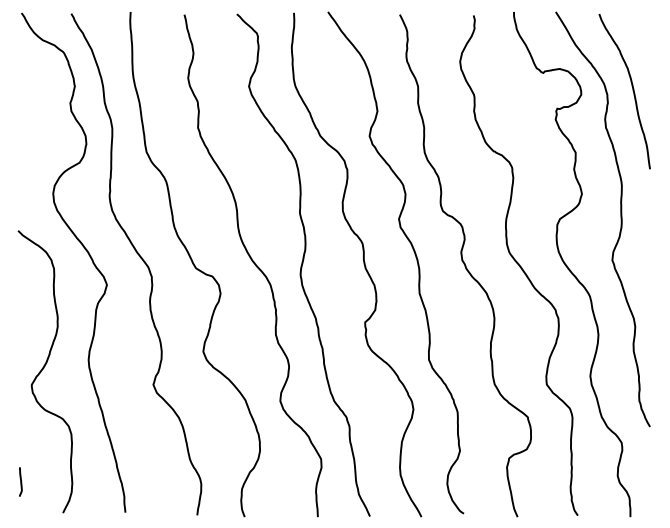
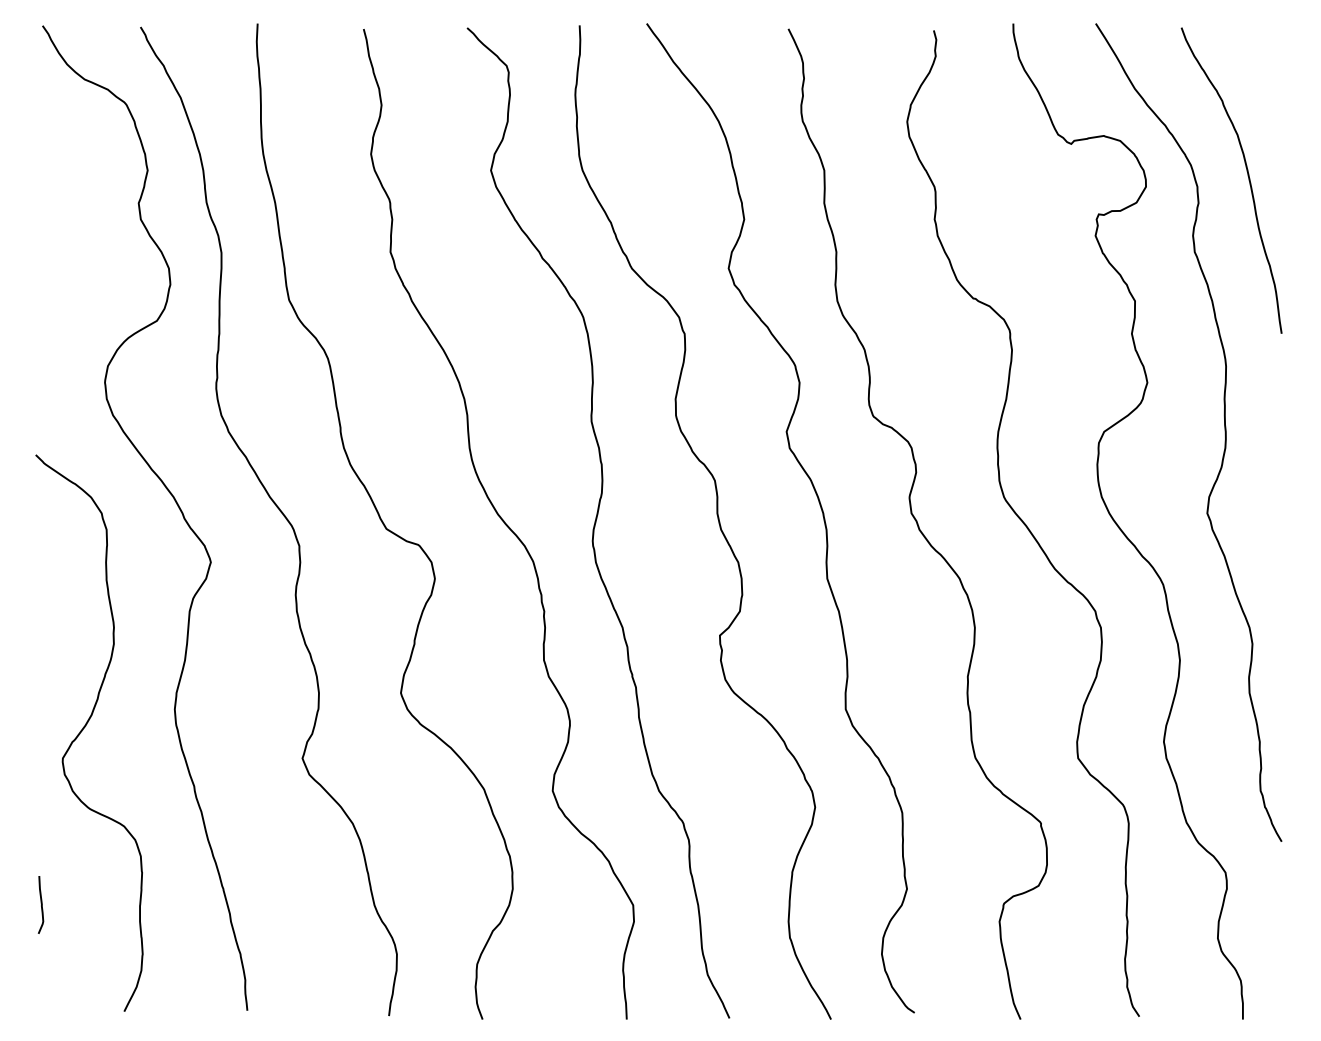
curve: (20, 481) -> (40, 903), moved

